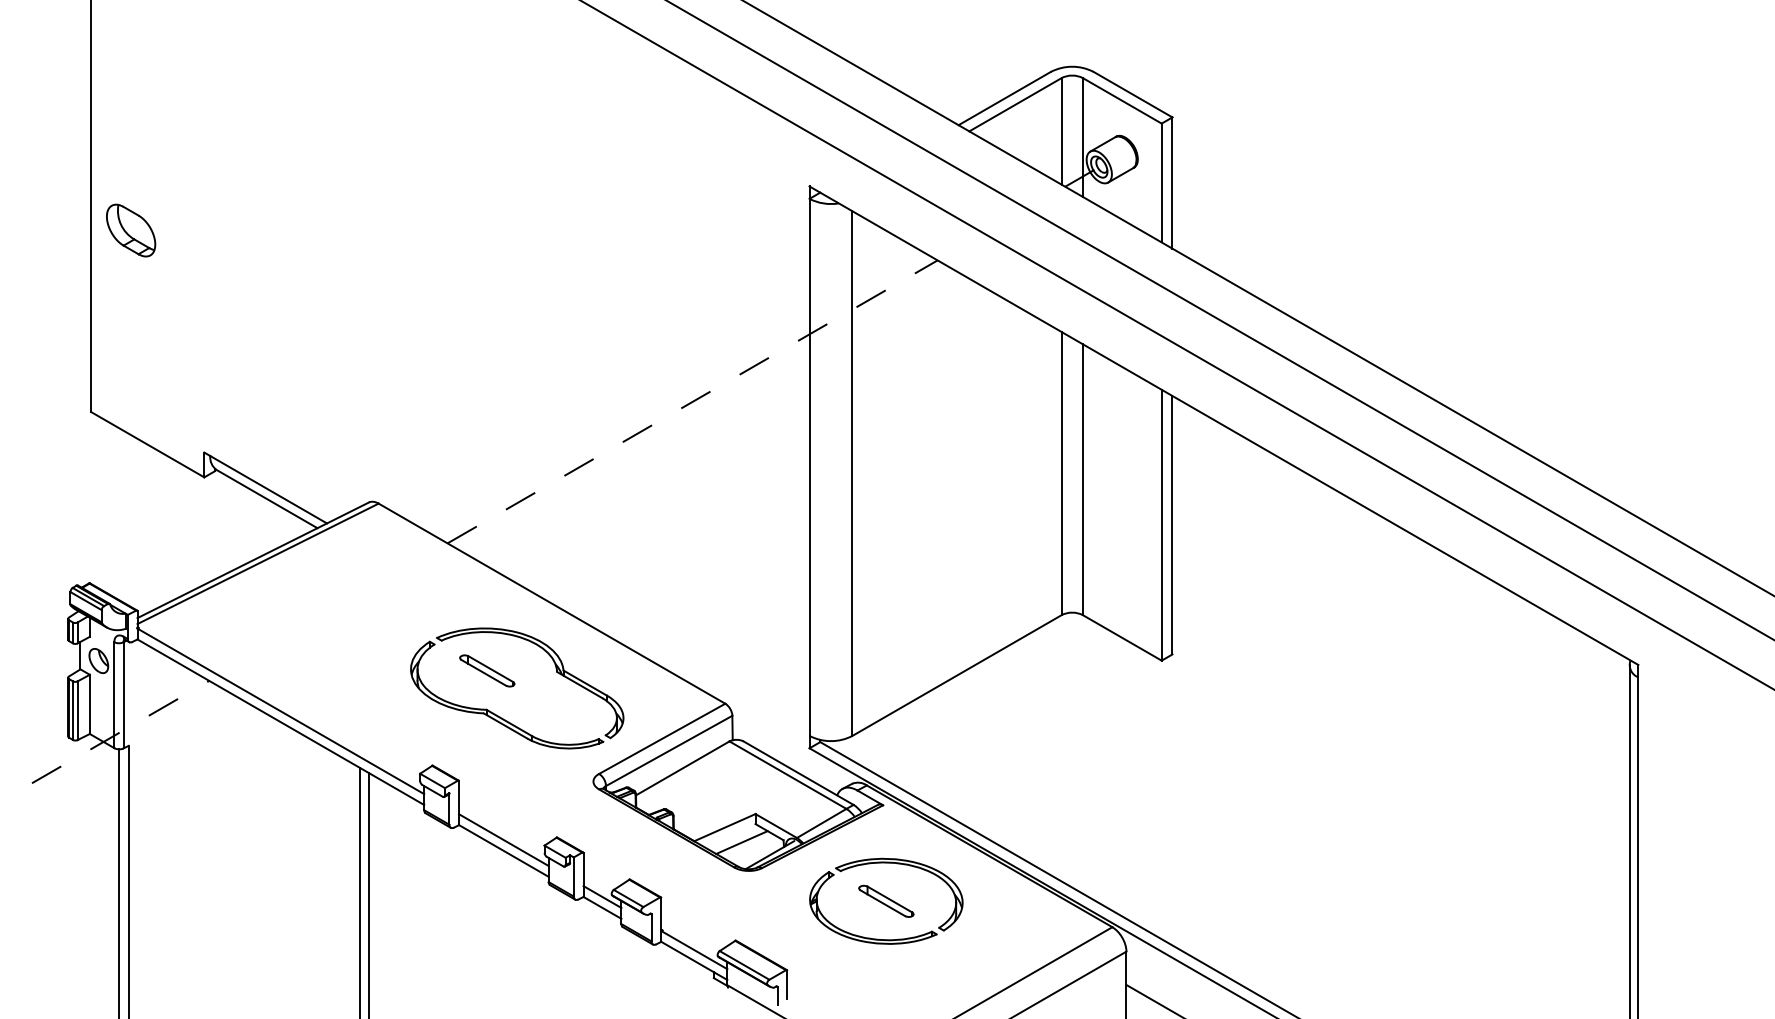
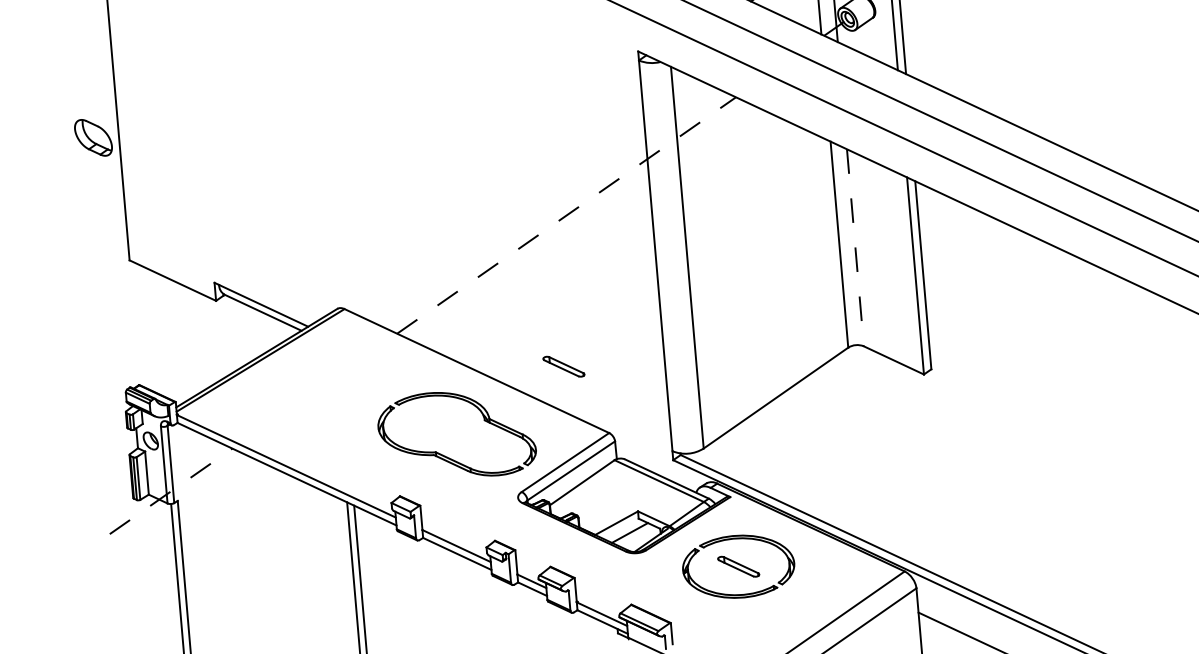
part: (131, 230) -> (93, 137), moved
line: (1083, 480) -> (855, 248), solid -> dashed
part: (487, 670) -> (564, 366), moved

